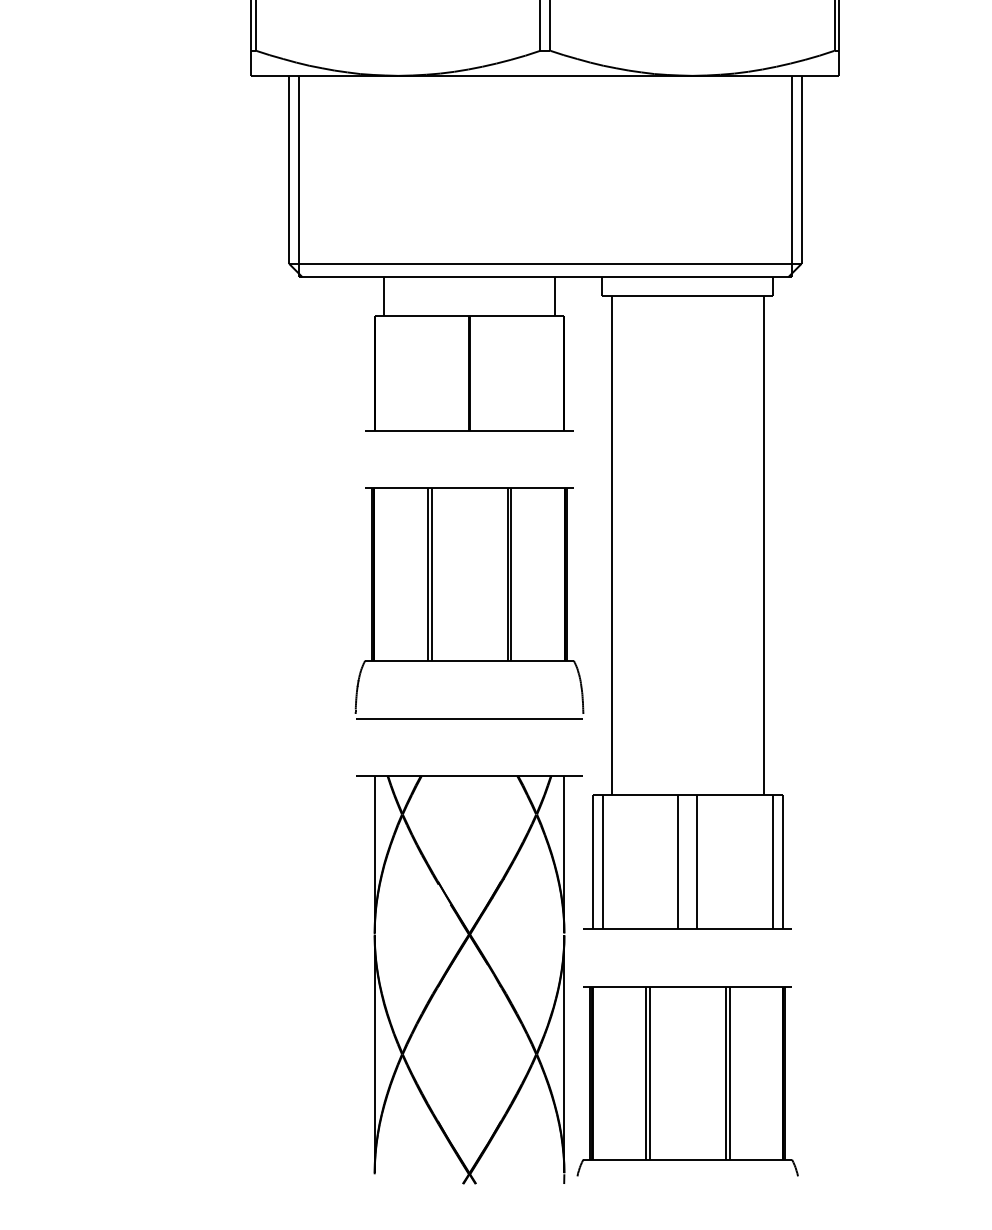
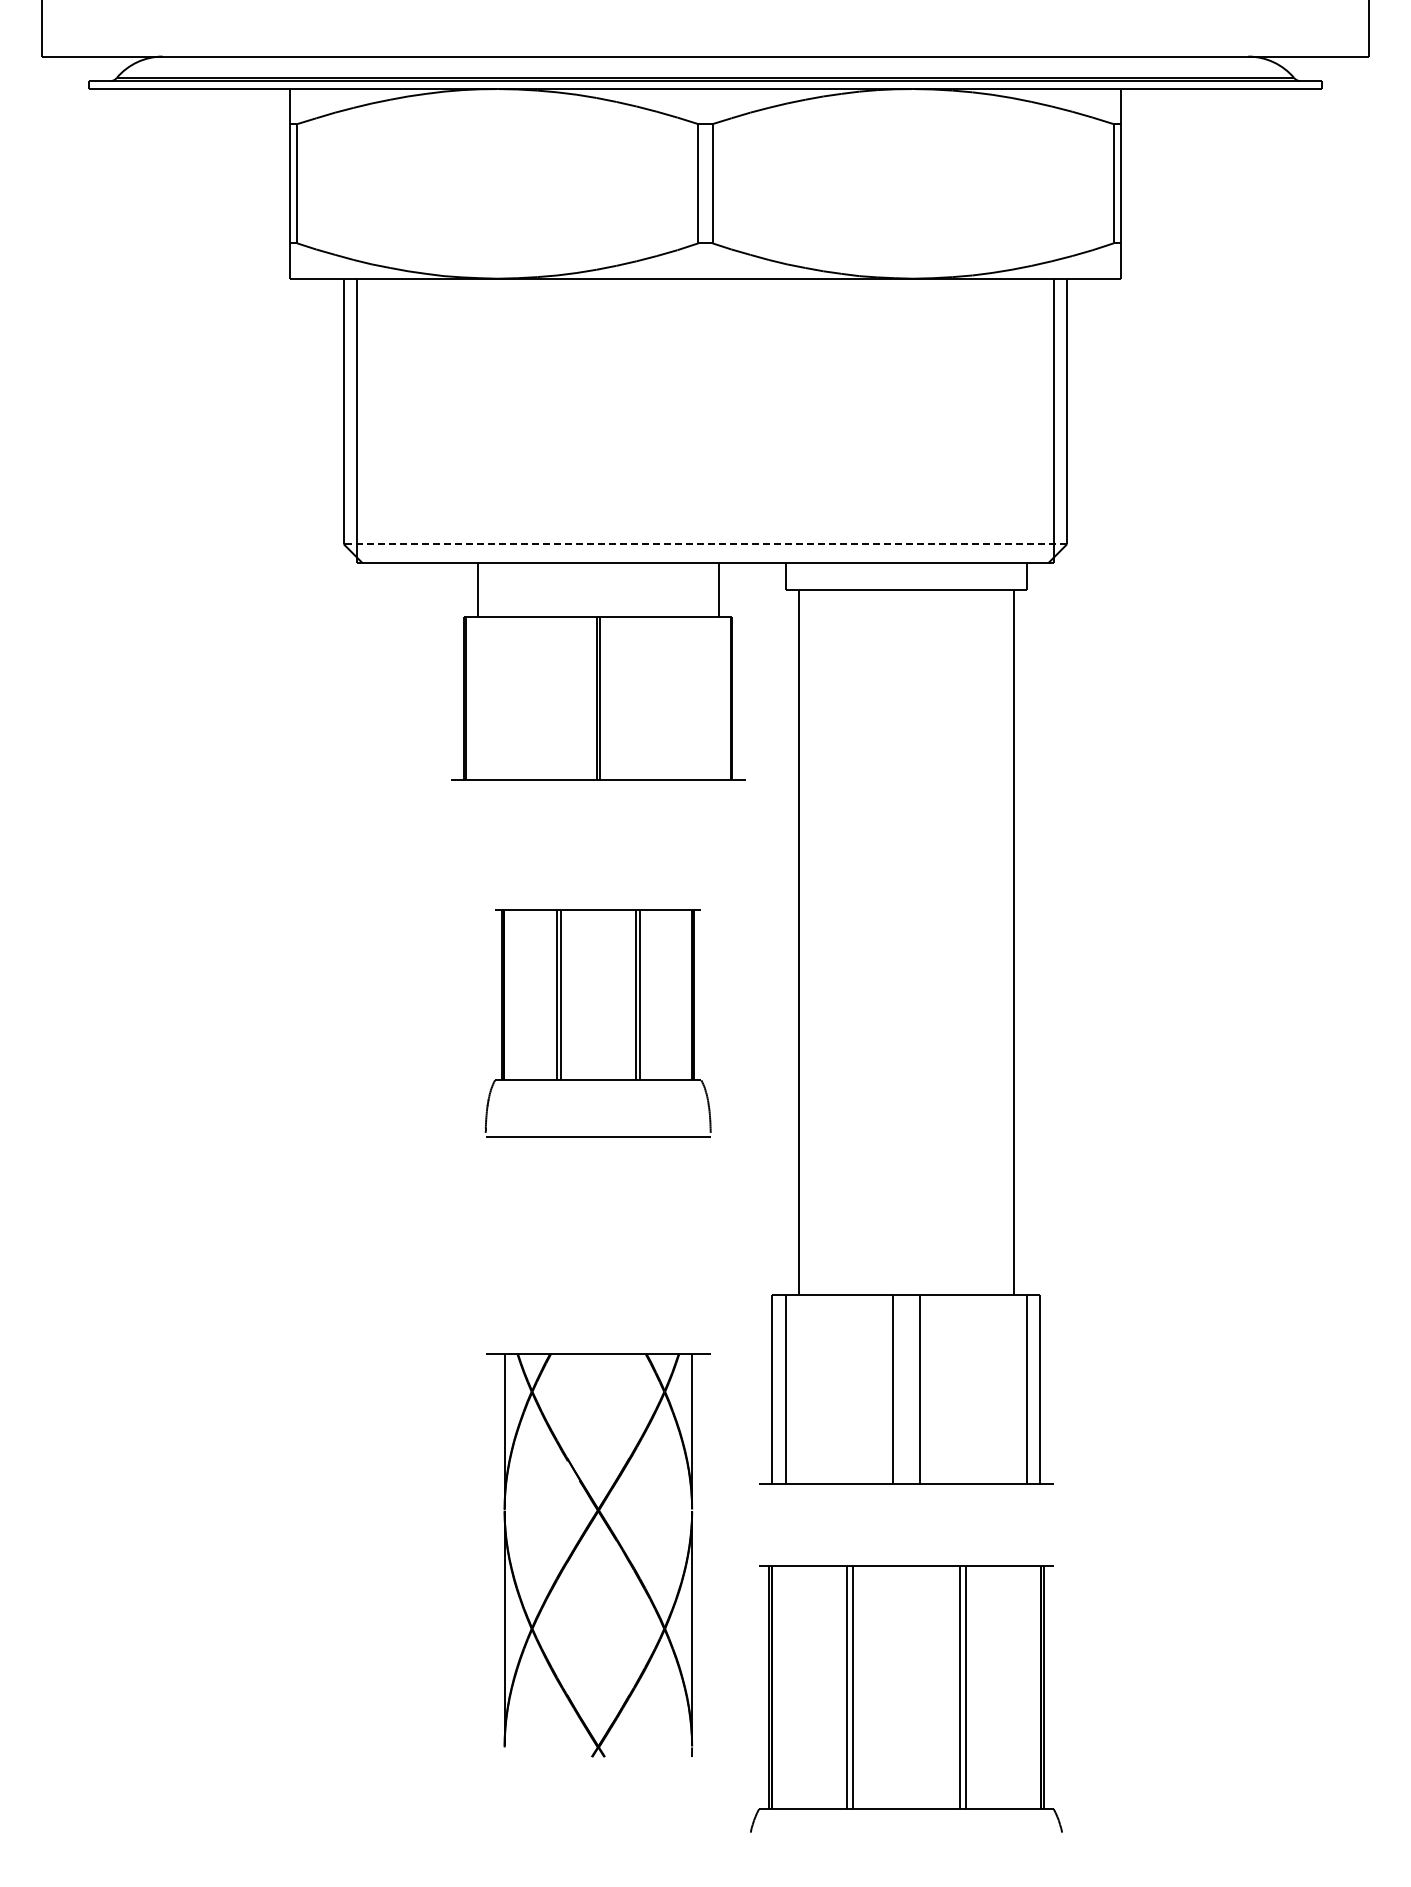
line: (545, 264) -> (705, 544), solid -> dashed
part: (468, 603) -> (597, 1023), size x0.7
part: (469, 980) -> (598, 1555), size x0.7

